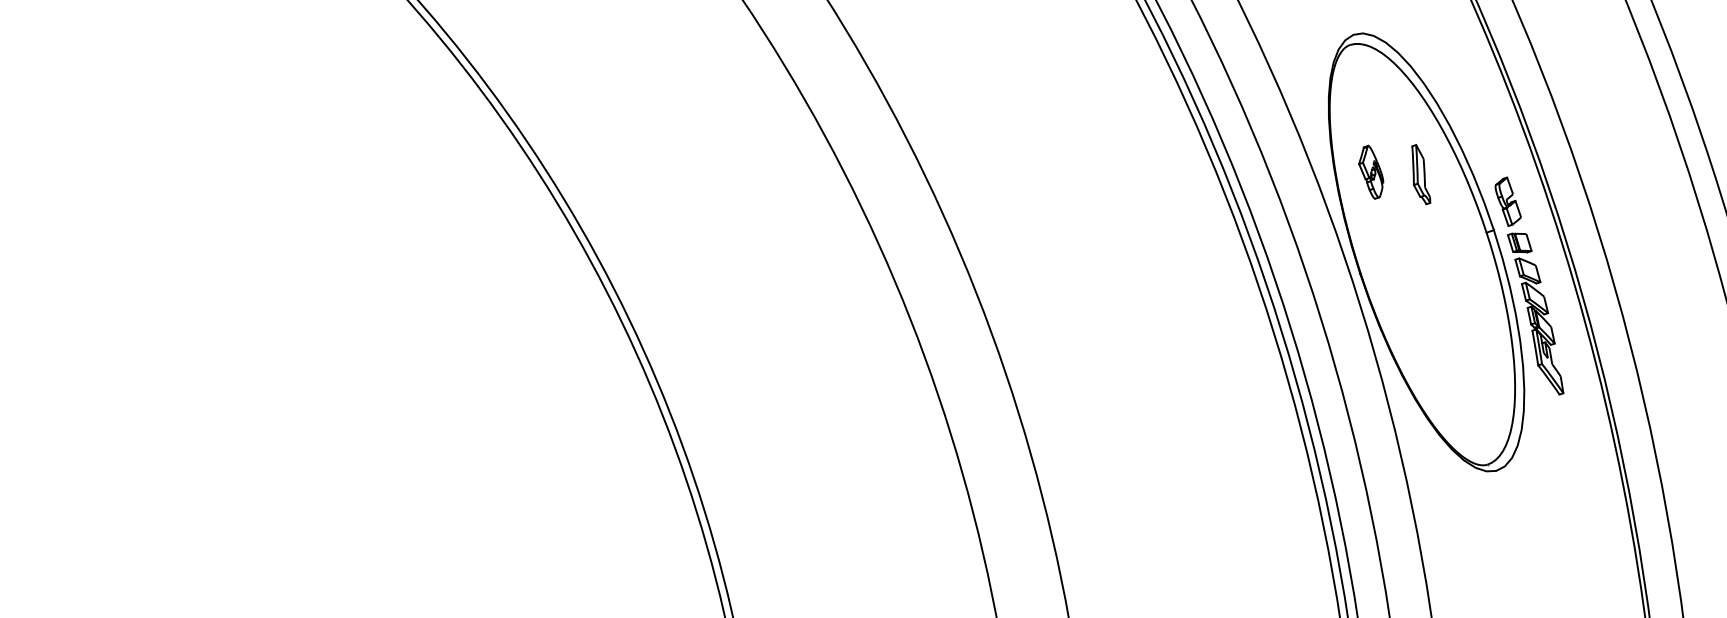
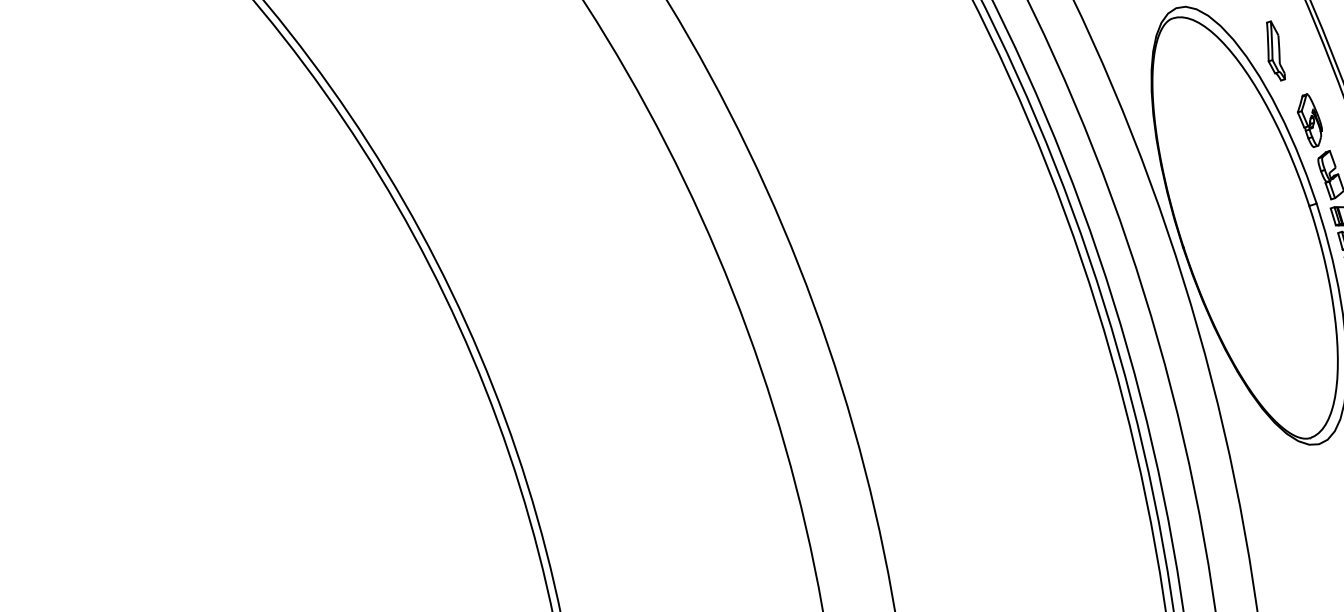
part: (1371, 171) -> (1310, 119), moved
part: (1421, 174) -> (1276, 50), moved

